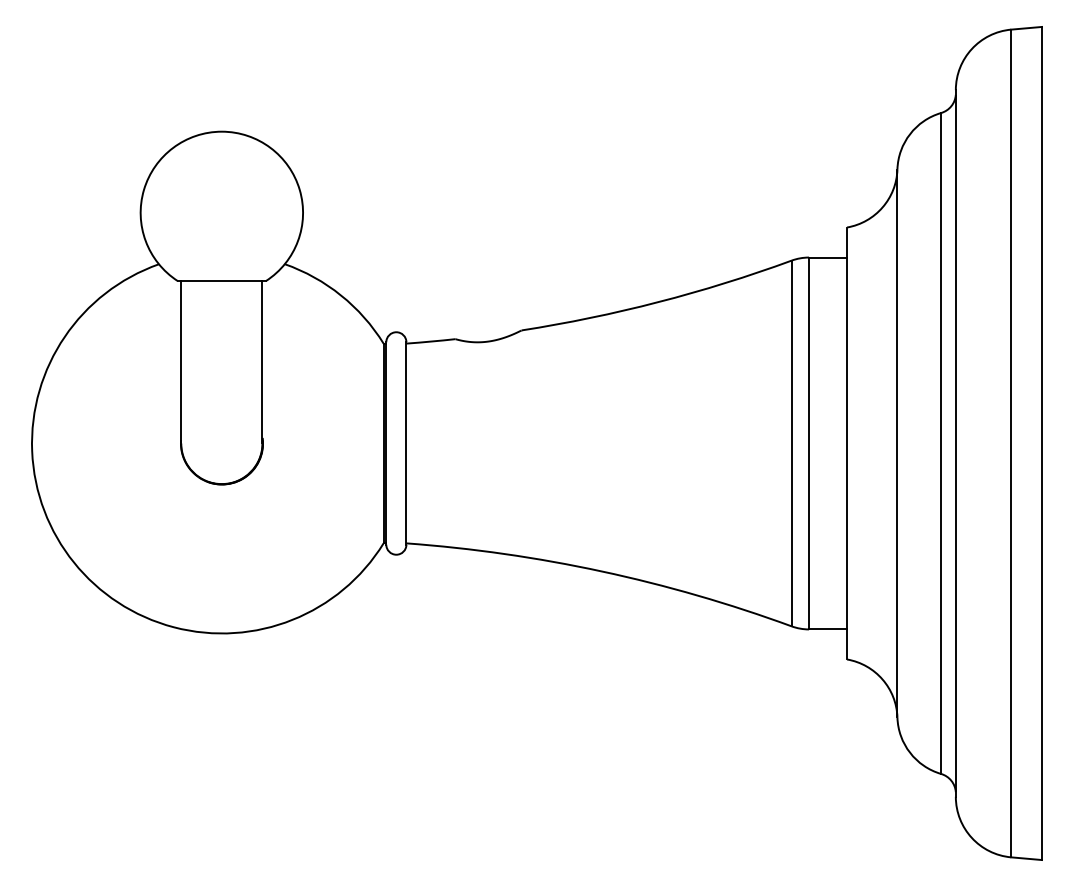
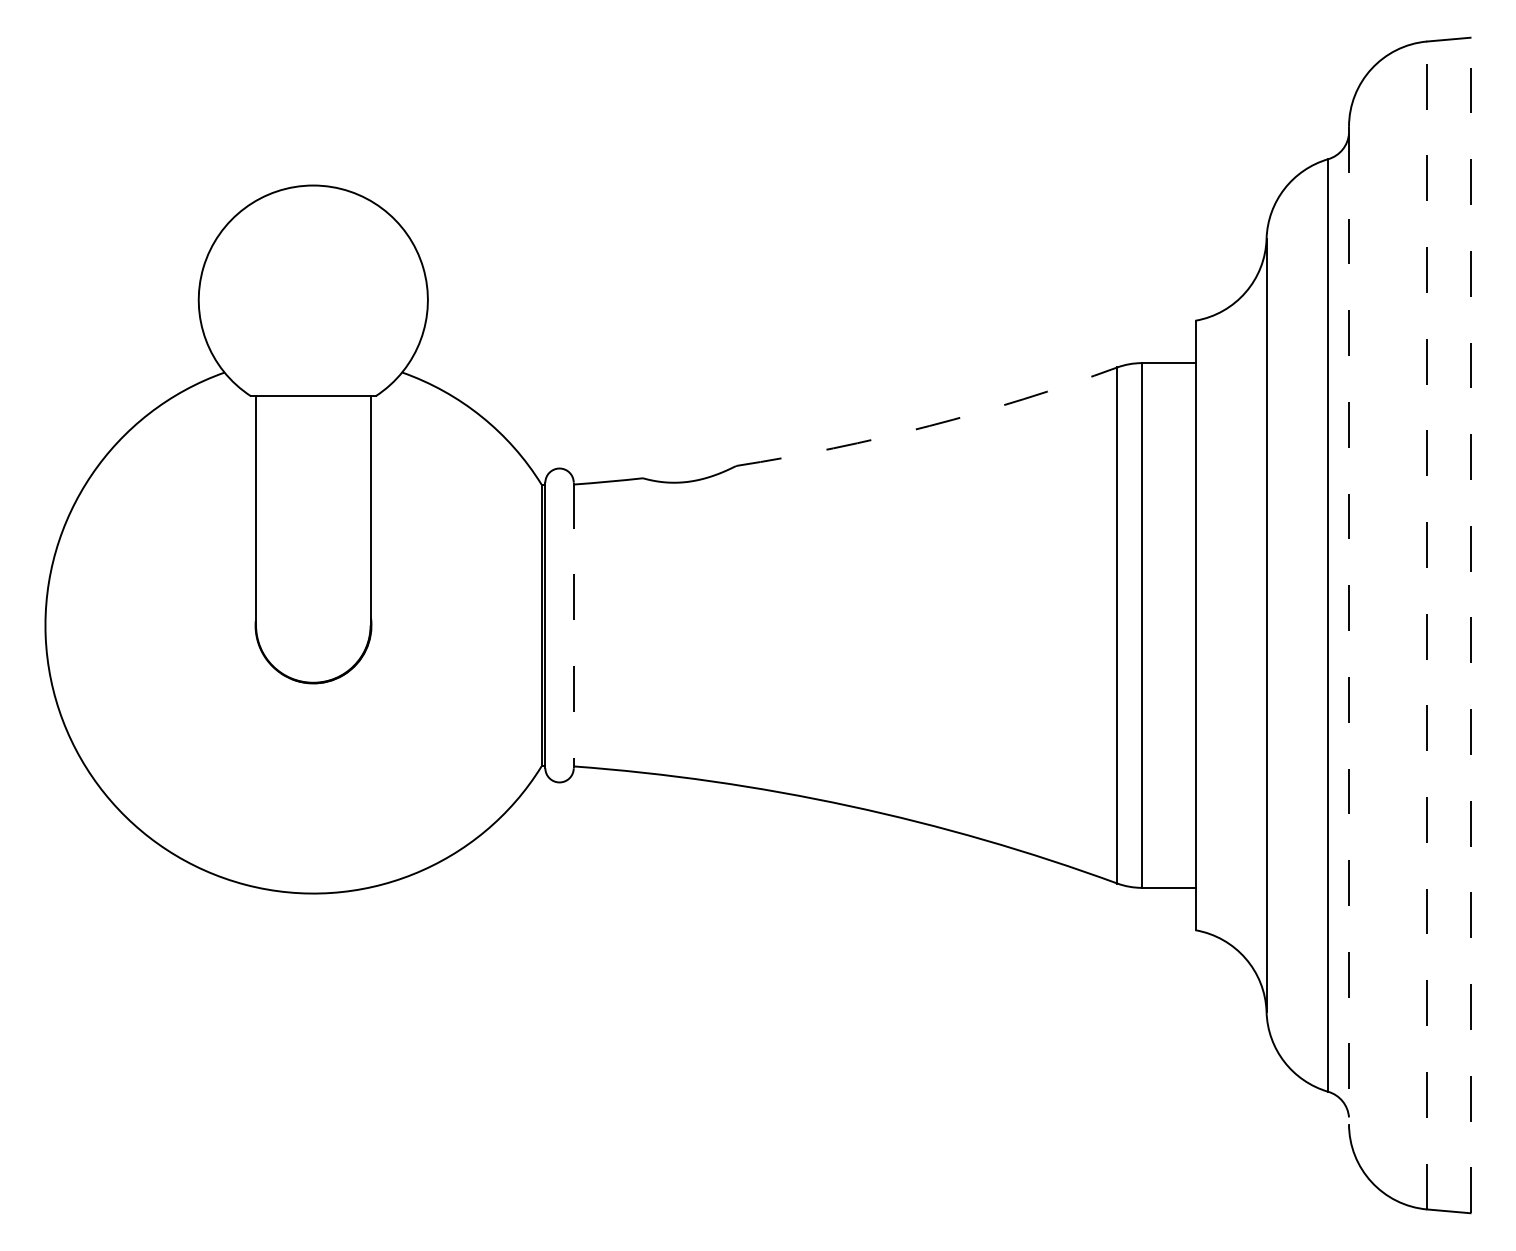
arc: (658, 302) -> (929, 426), solid -> dashed
line: (406, 443) -> (573, 625), solid -> dashed
line: (956, 443) -> (1349, 625), solid -> dashed
line: (1011, 443) -> (1427, 625), solid -> dashed
line: (1041, 443) -> (1470, 625), solid -> dashed

